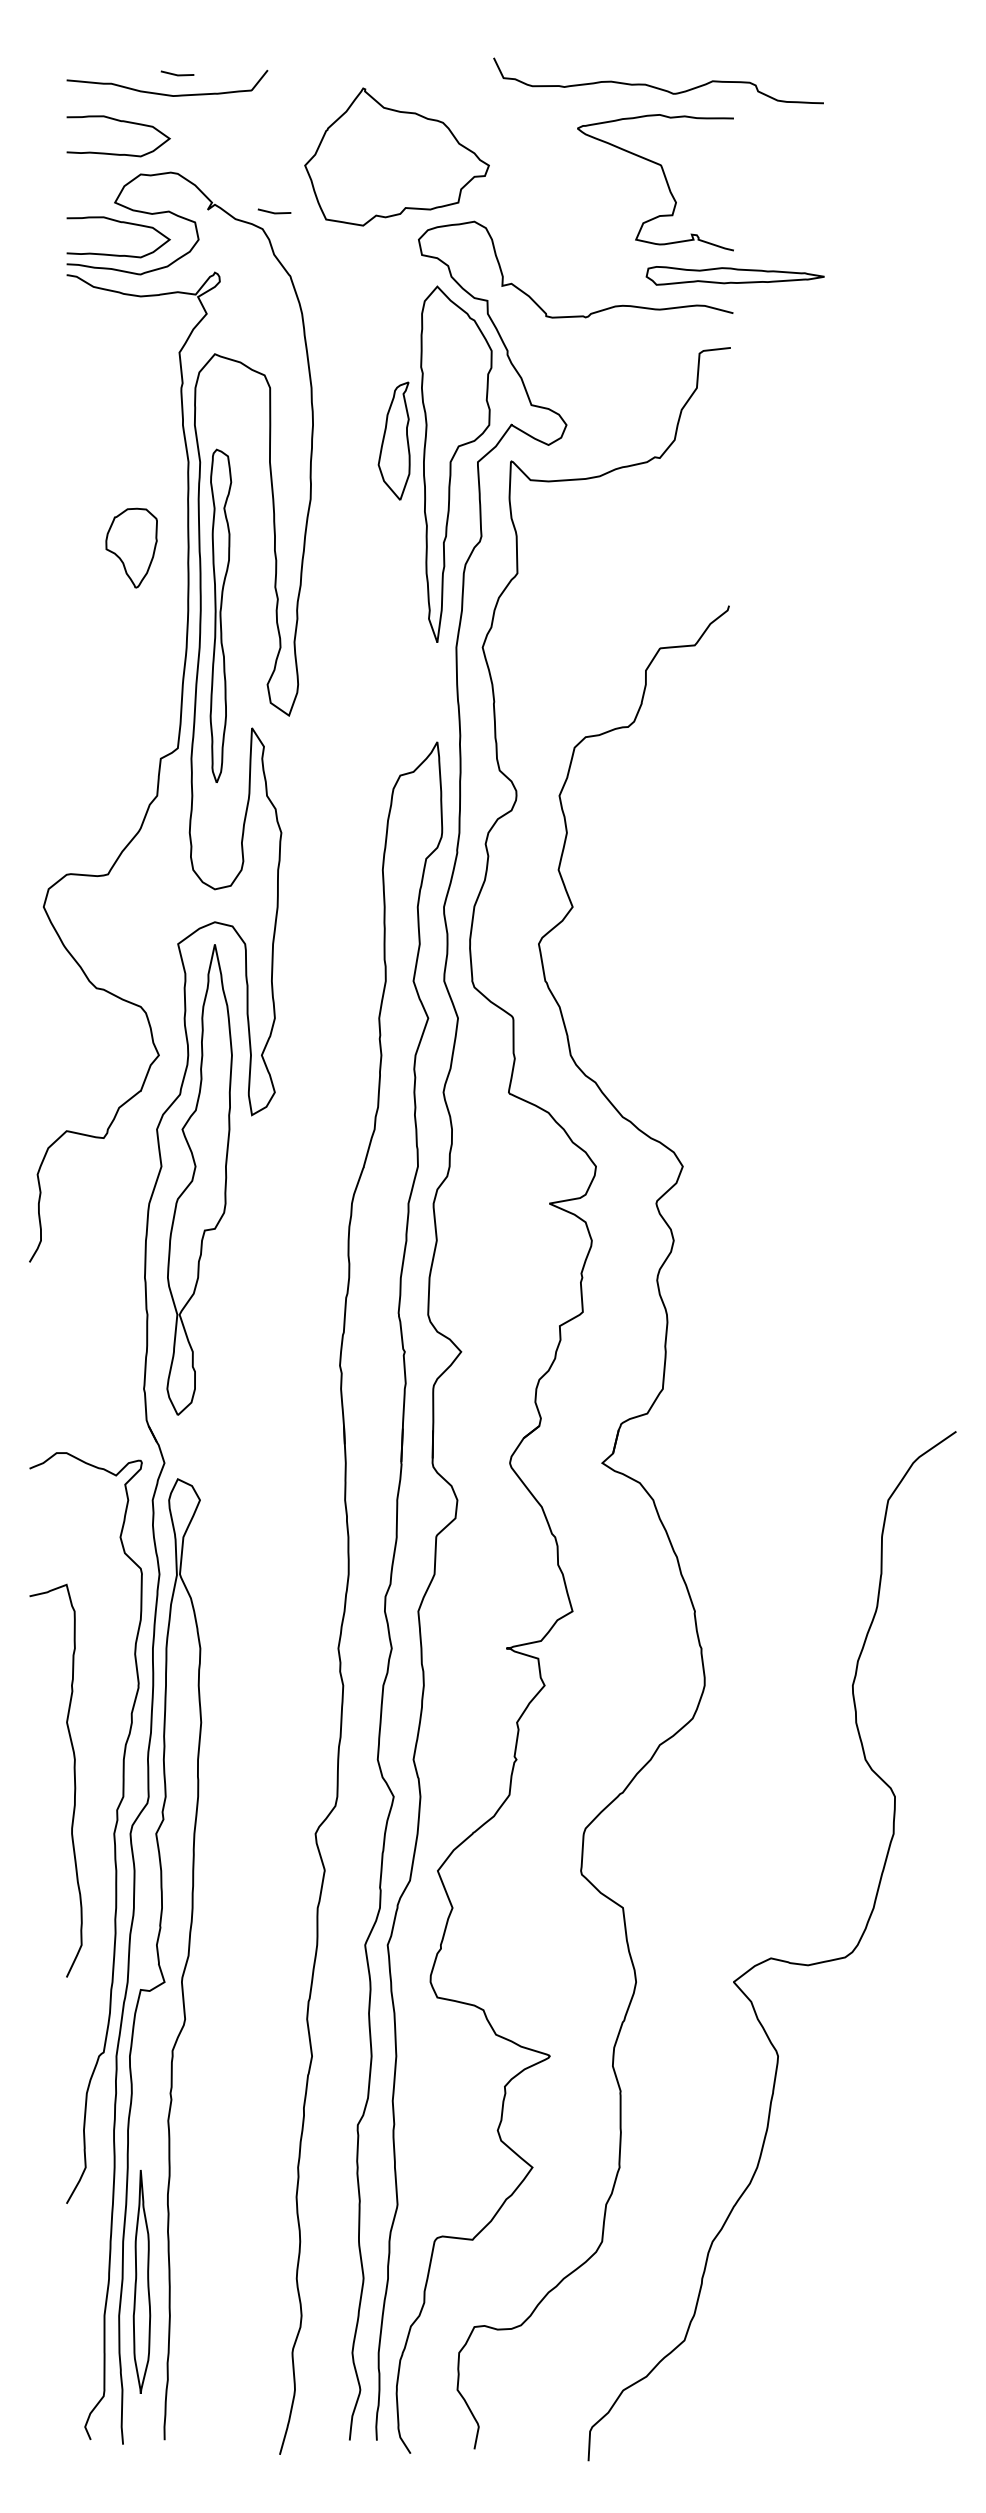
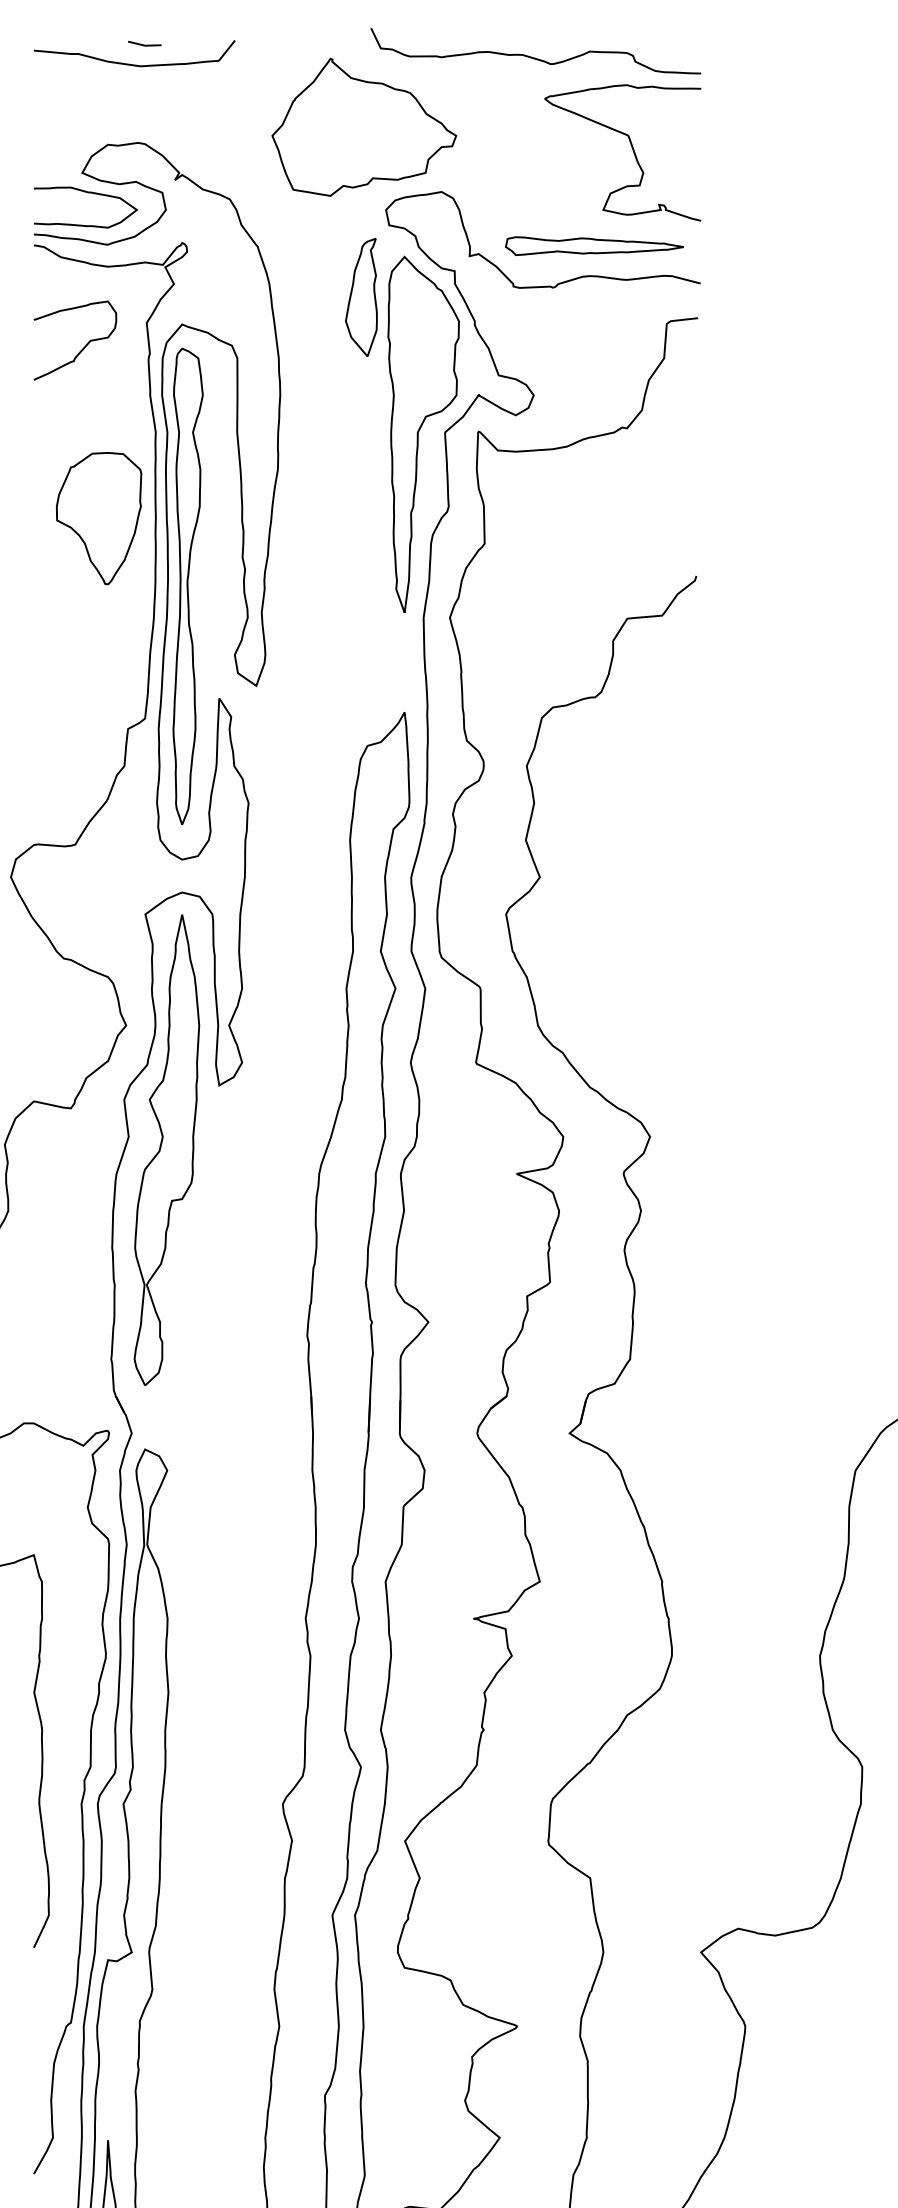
curve: (655, 86) -> (532, 56), moved
curve: (121, 122) -> (88, 92), removed
line: (274, 212) -> (241, 182), removed
part: (734, 275) -> (593, 245), moved
curve: (115, 377) -> (82, 347), added
part: (393, 440) -> (360, 296), moved
part: (131, 547) -> (98, 517), size x1.67
part: (220, 615) -> (187, 585), size x1.43

